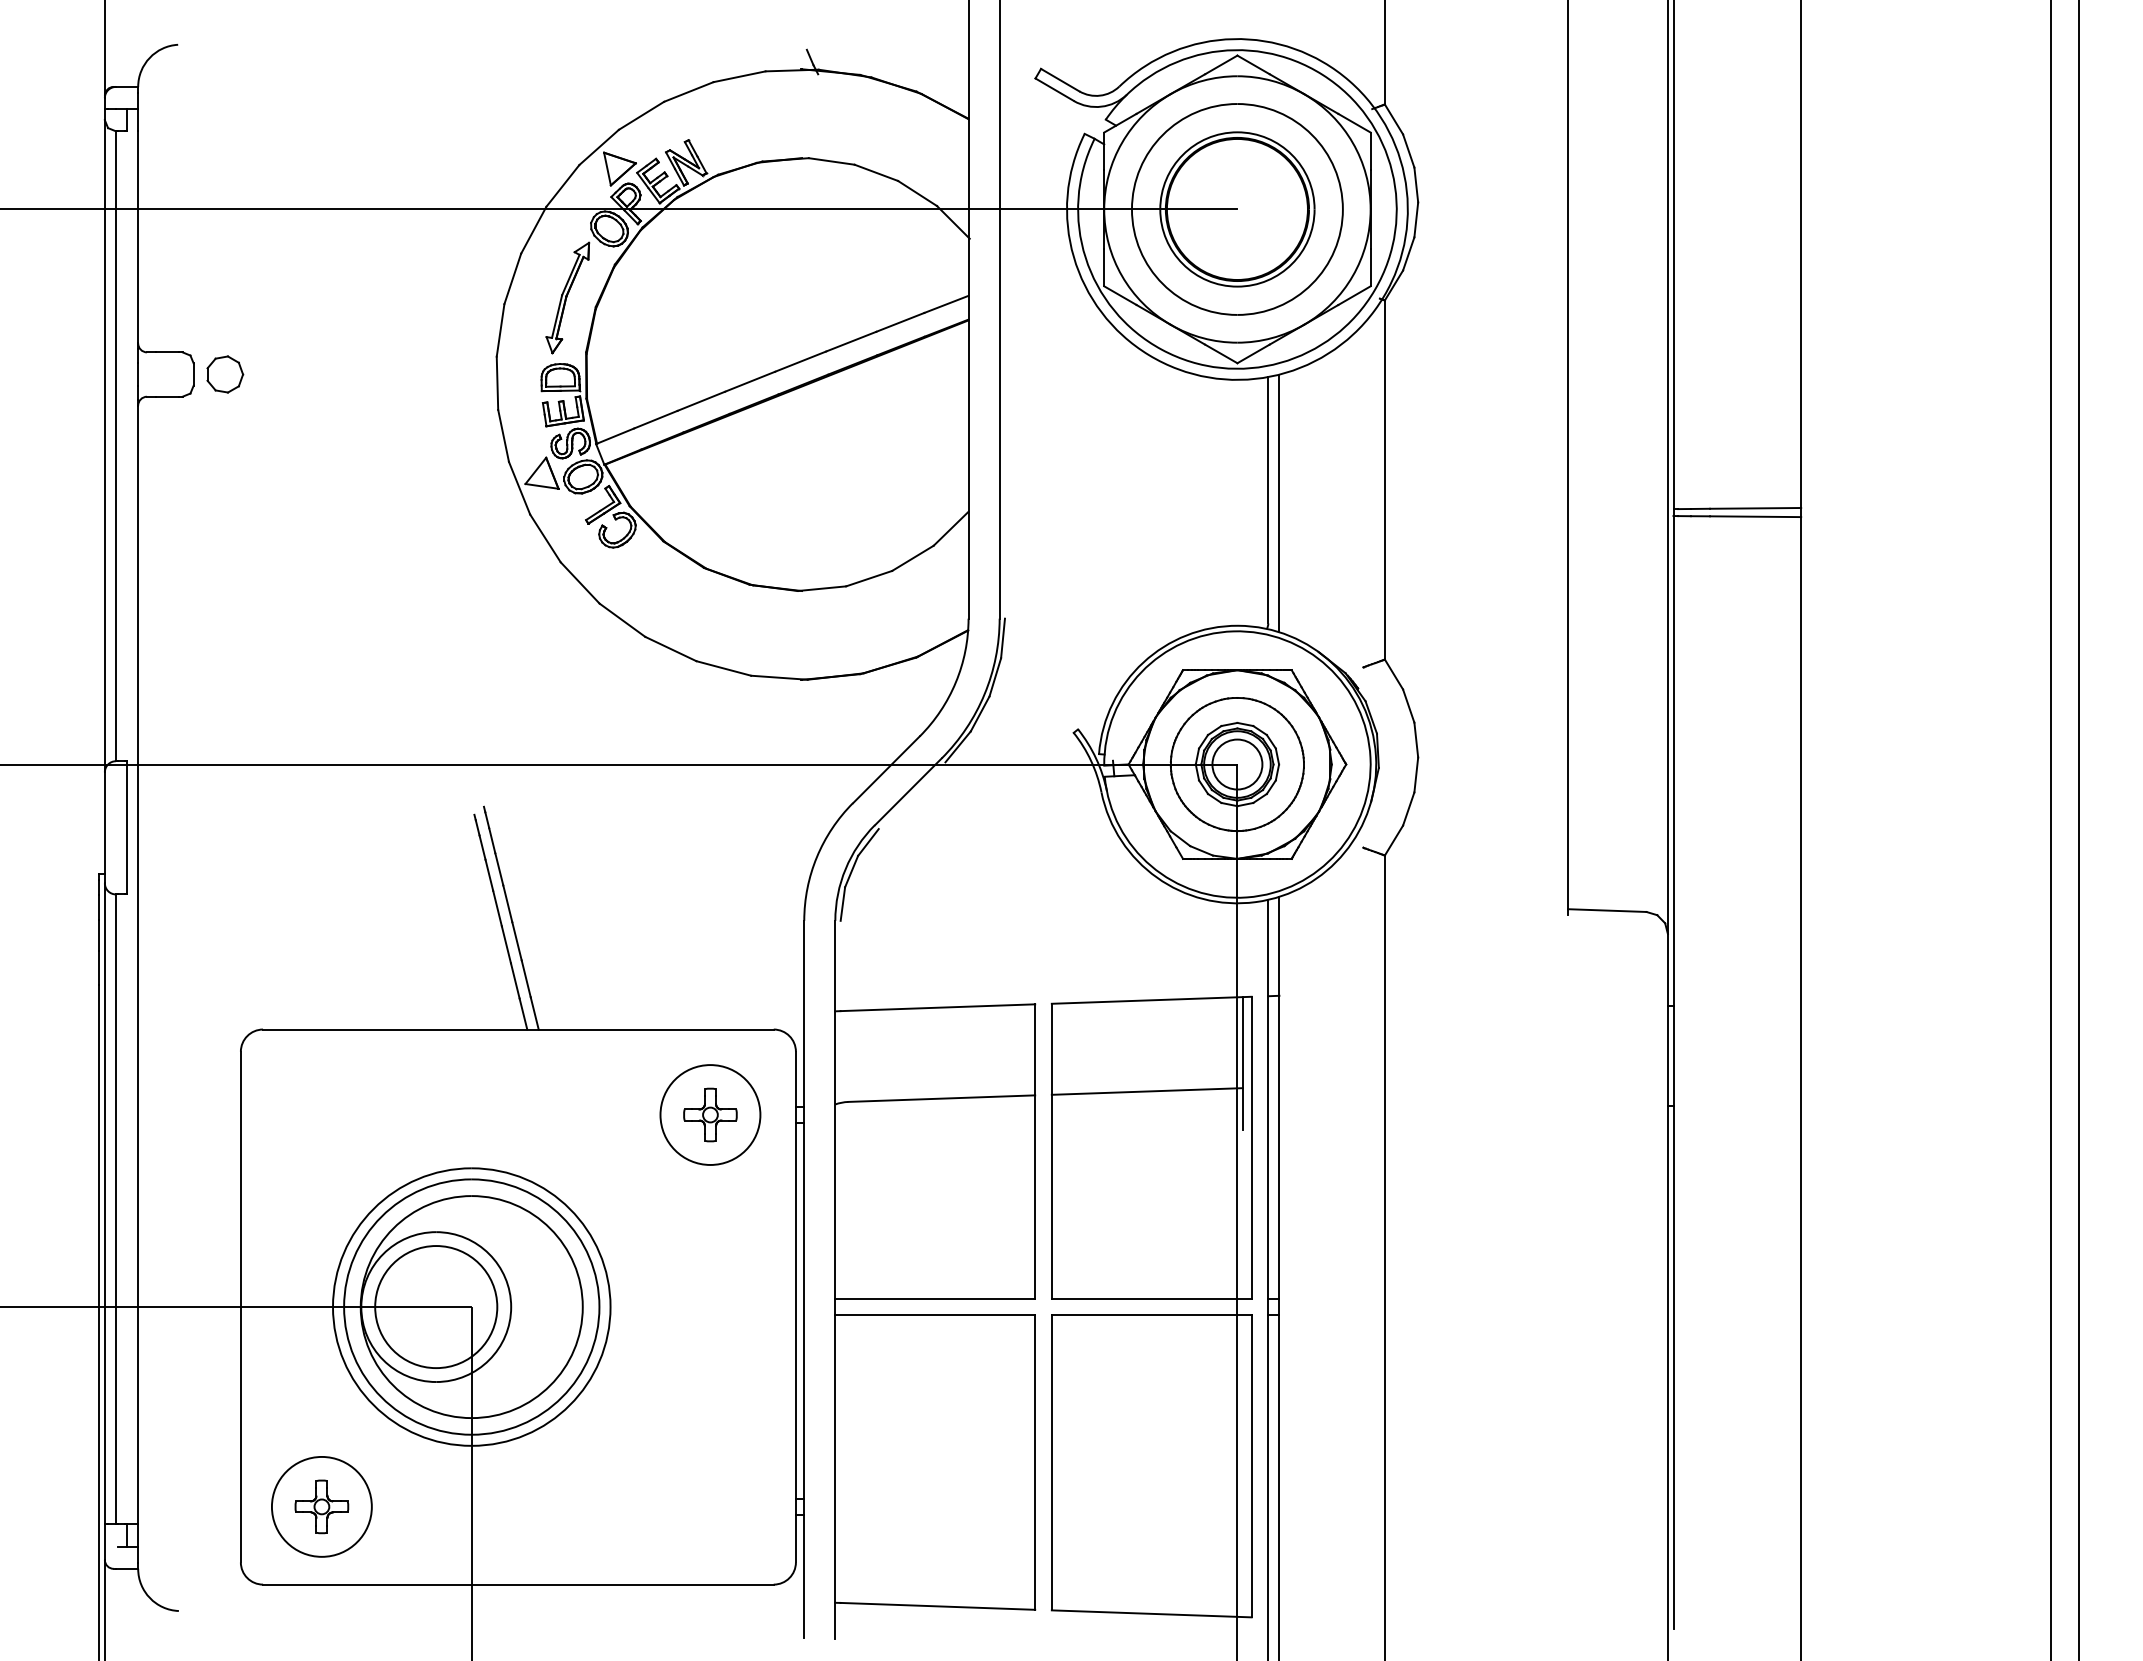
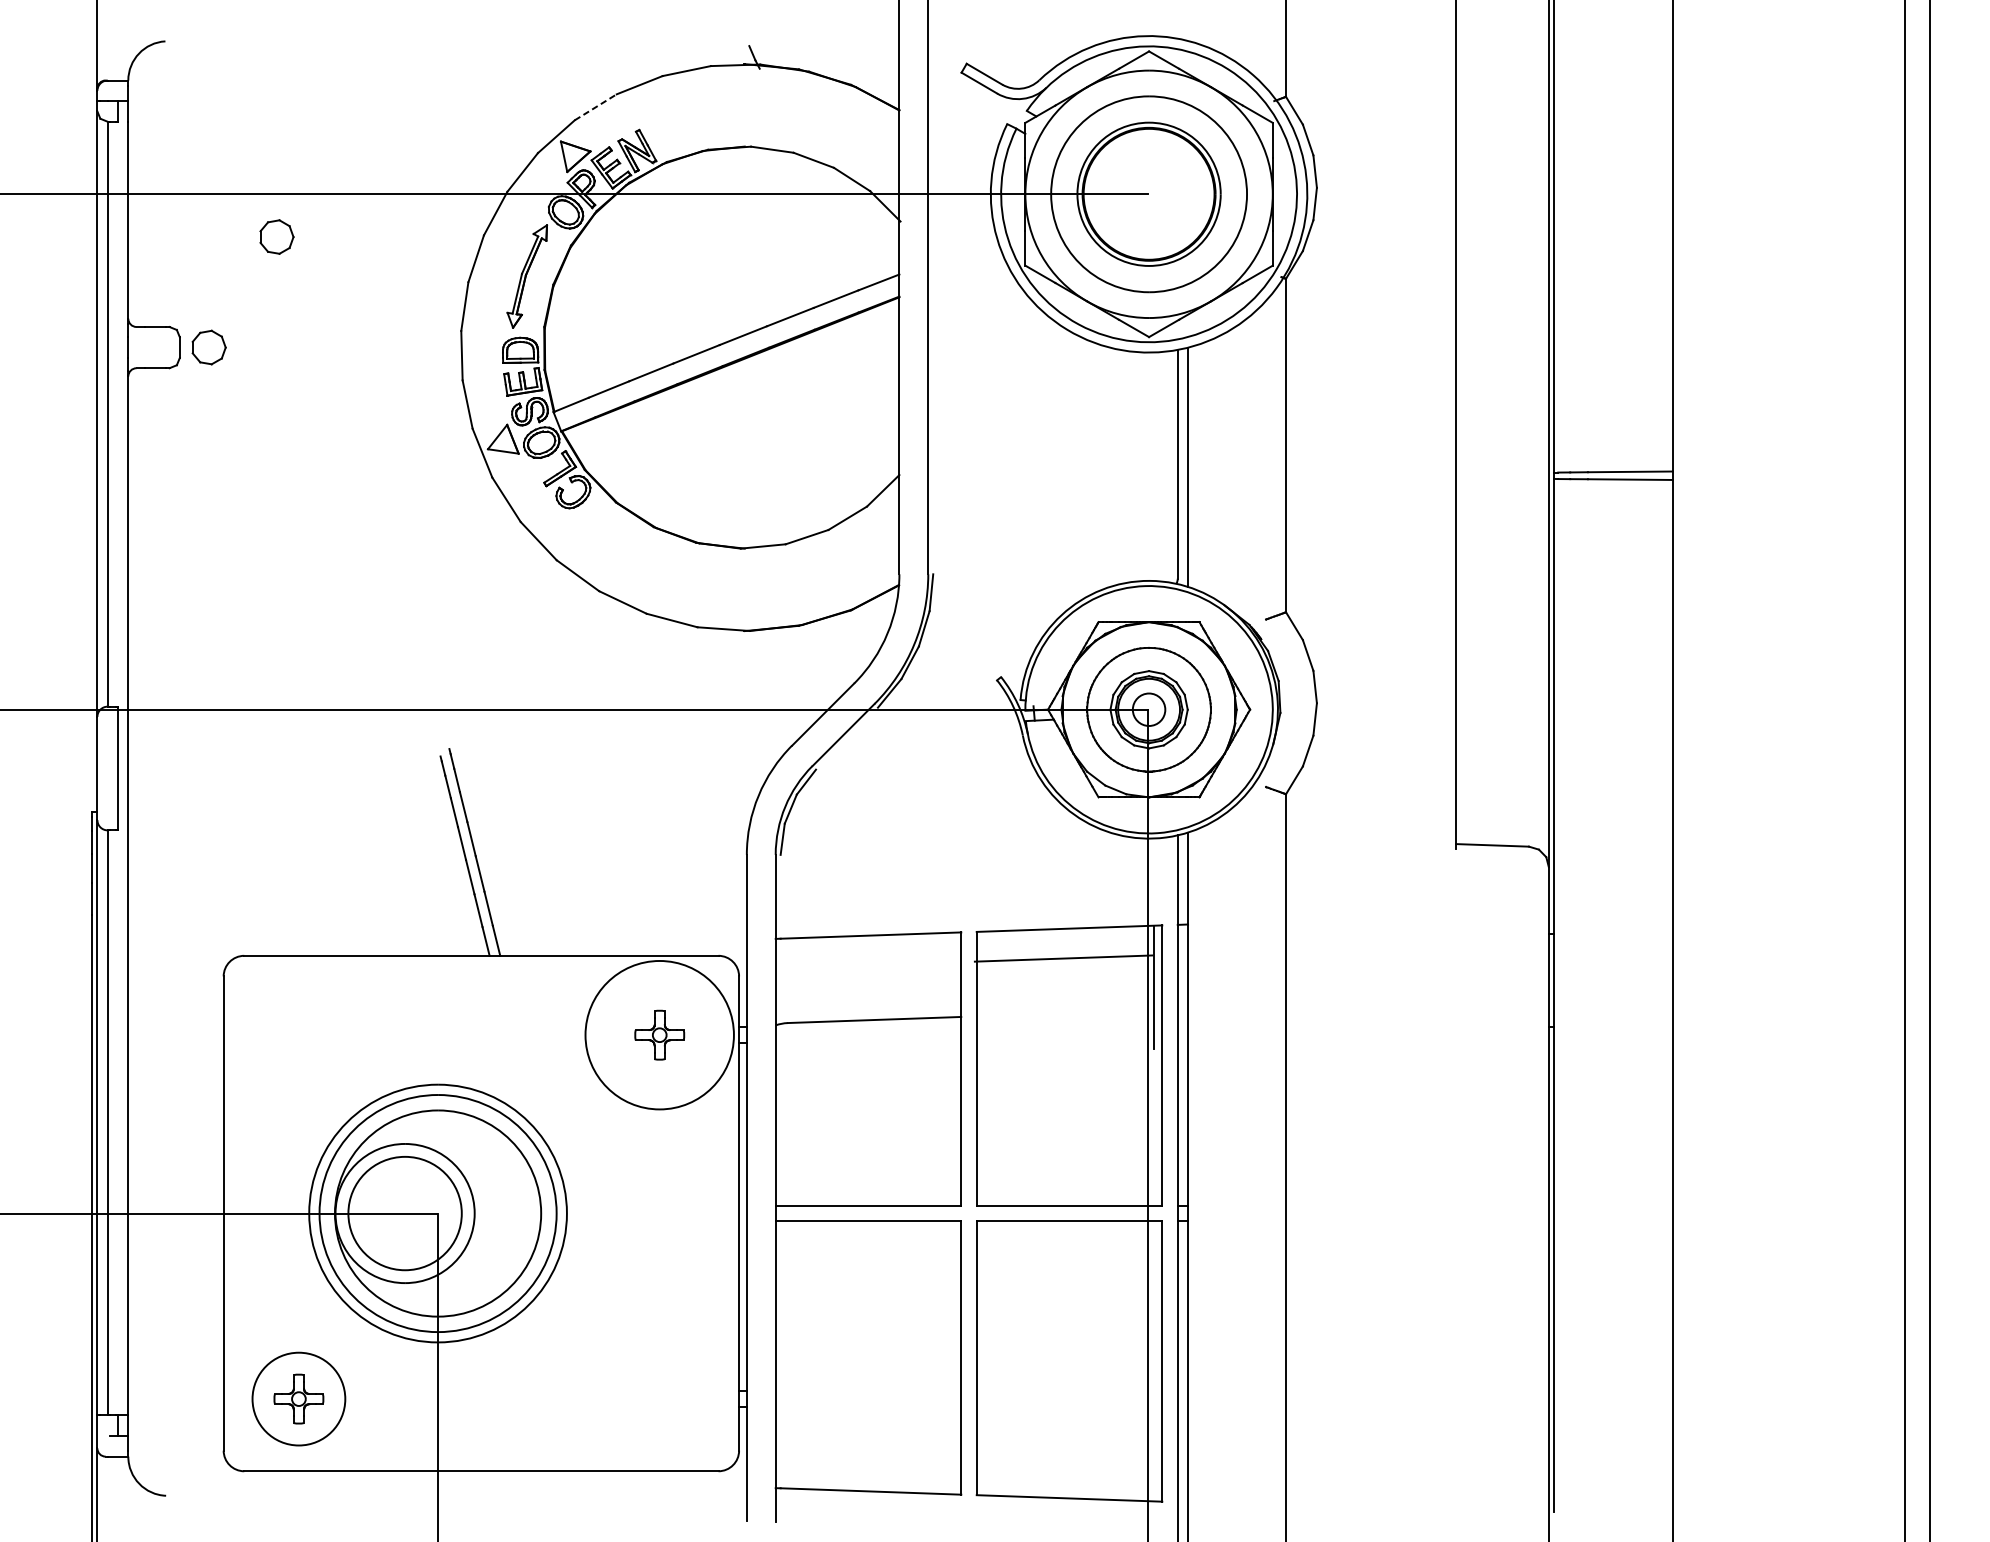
line: (641, 115) -> (595, 107), solid -> dashed
part: (298, 255) -> (277, 237), added
circle: (1237, 764) -> (1149, 709), size x0.7
line: (1146, 1091) -> (1062, 958), moved
circle: (710, 1114) -> (659, 1034), size x1.6

